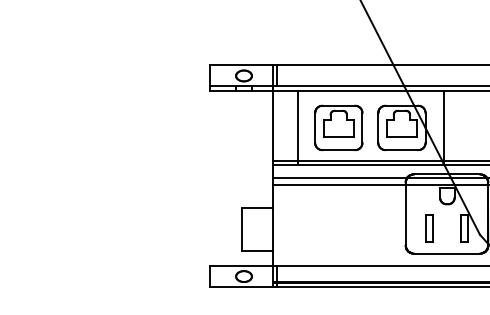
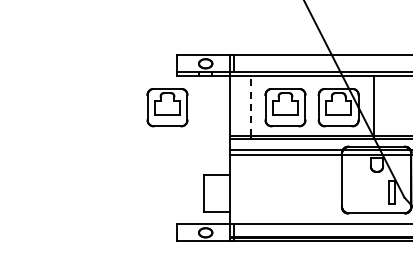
line: (297, 125) -> (250, 105), solid -> dashed
part: (198, 127) -> (167, 107), added
part: (428, 228) -> (361, 192), removed

